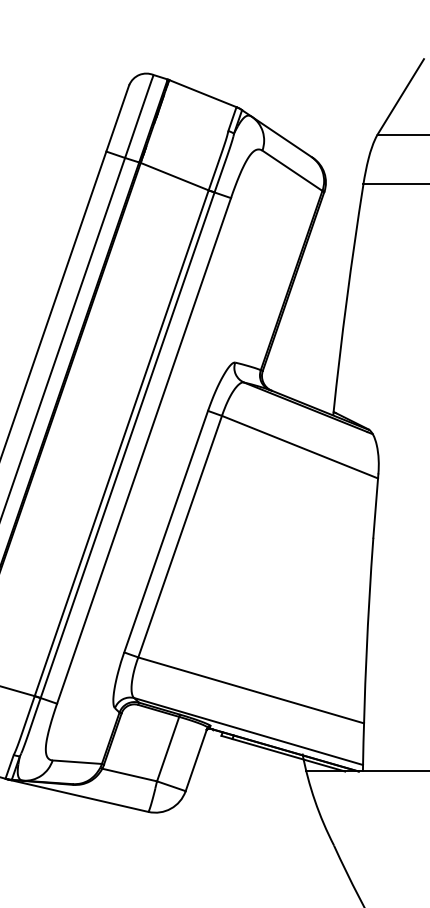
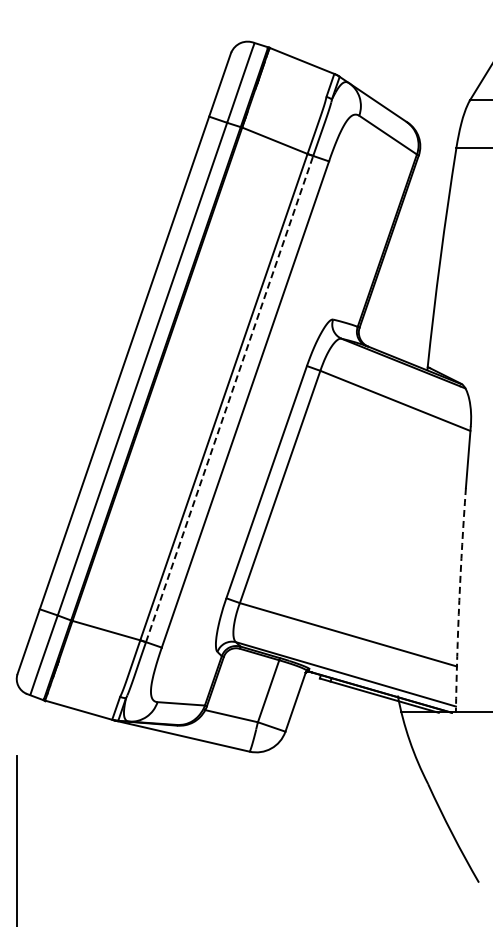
line: (127, 444) -> (229, 398), solid -> dashed
arc: (366, 654) -> (459, 600), solid -> dashed

